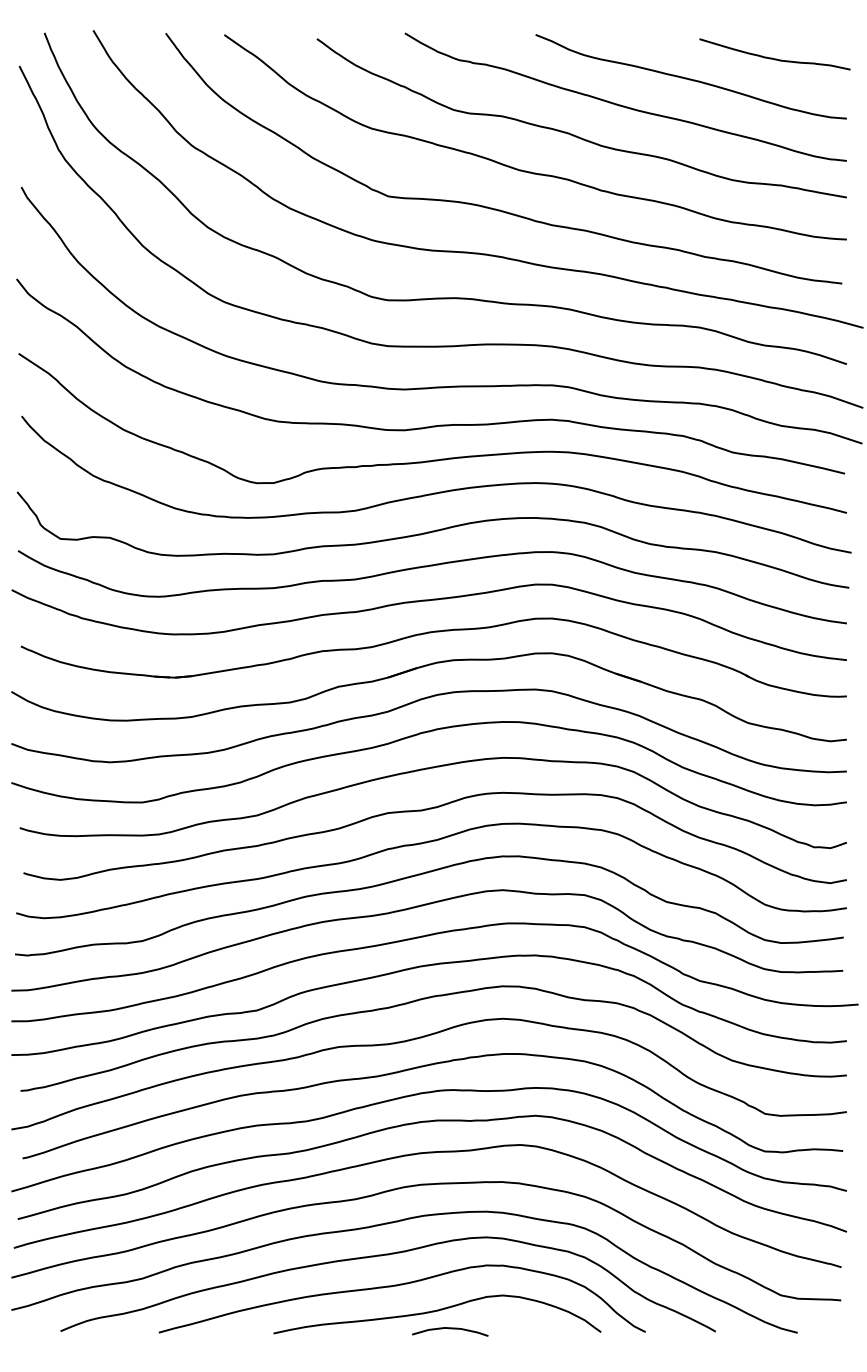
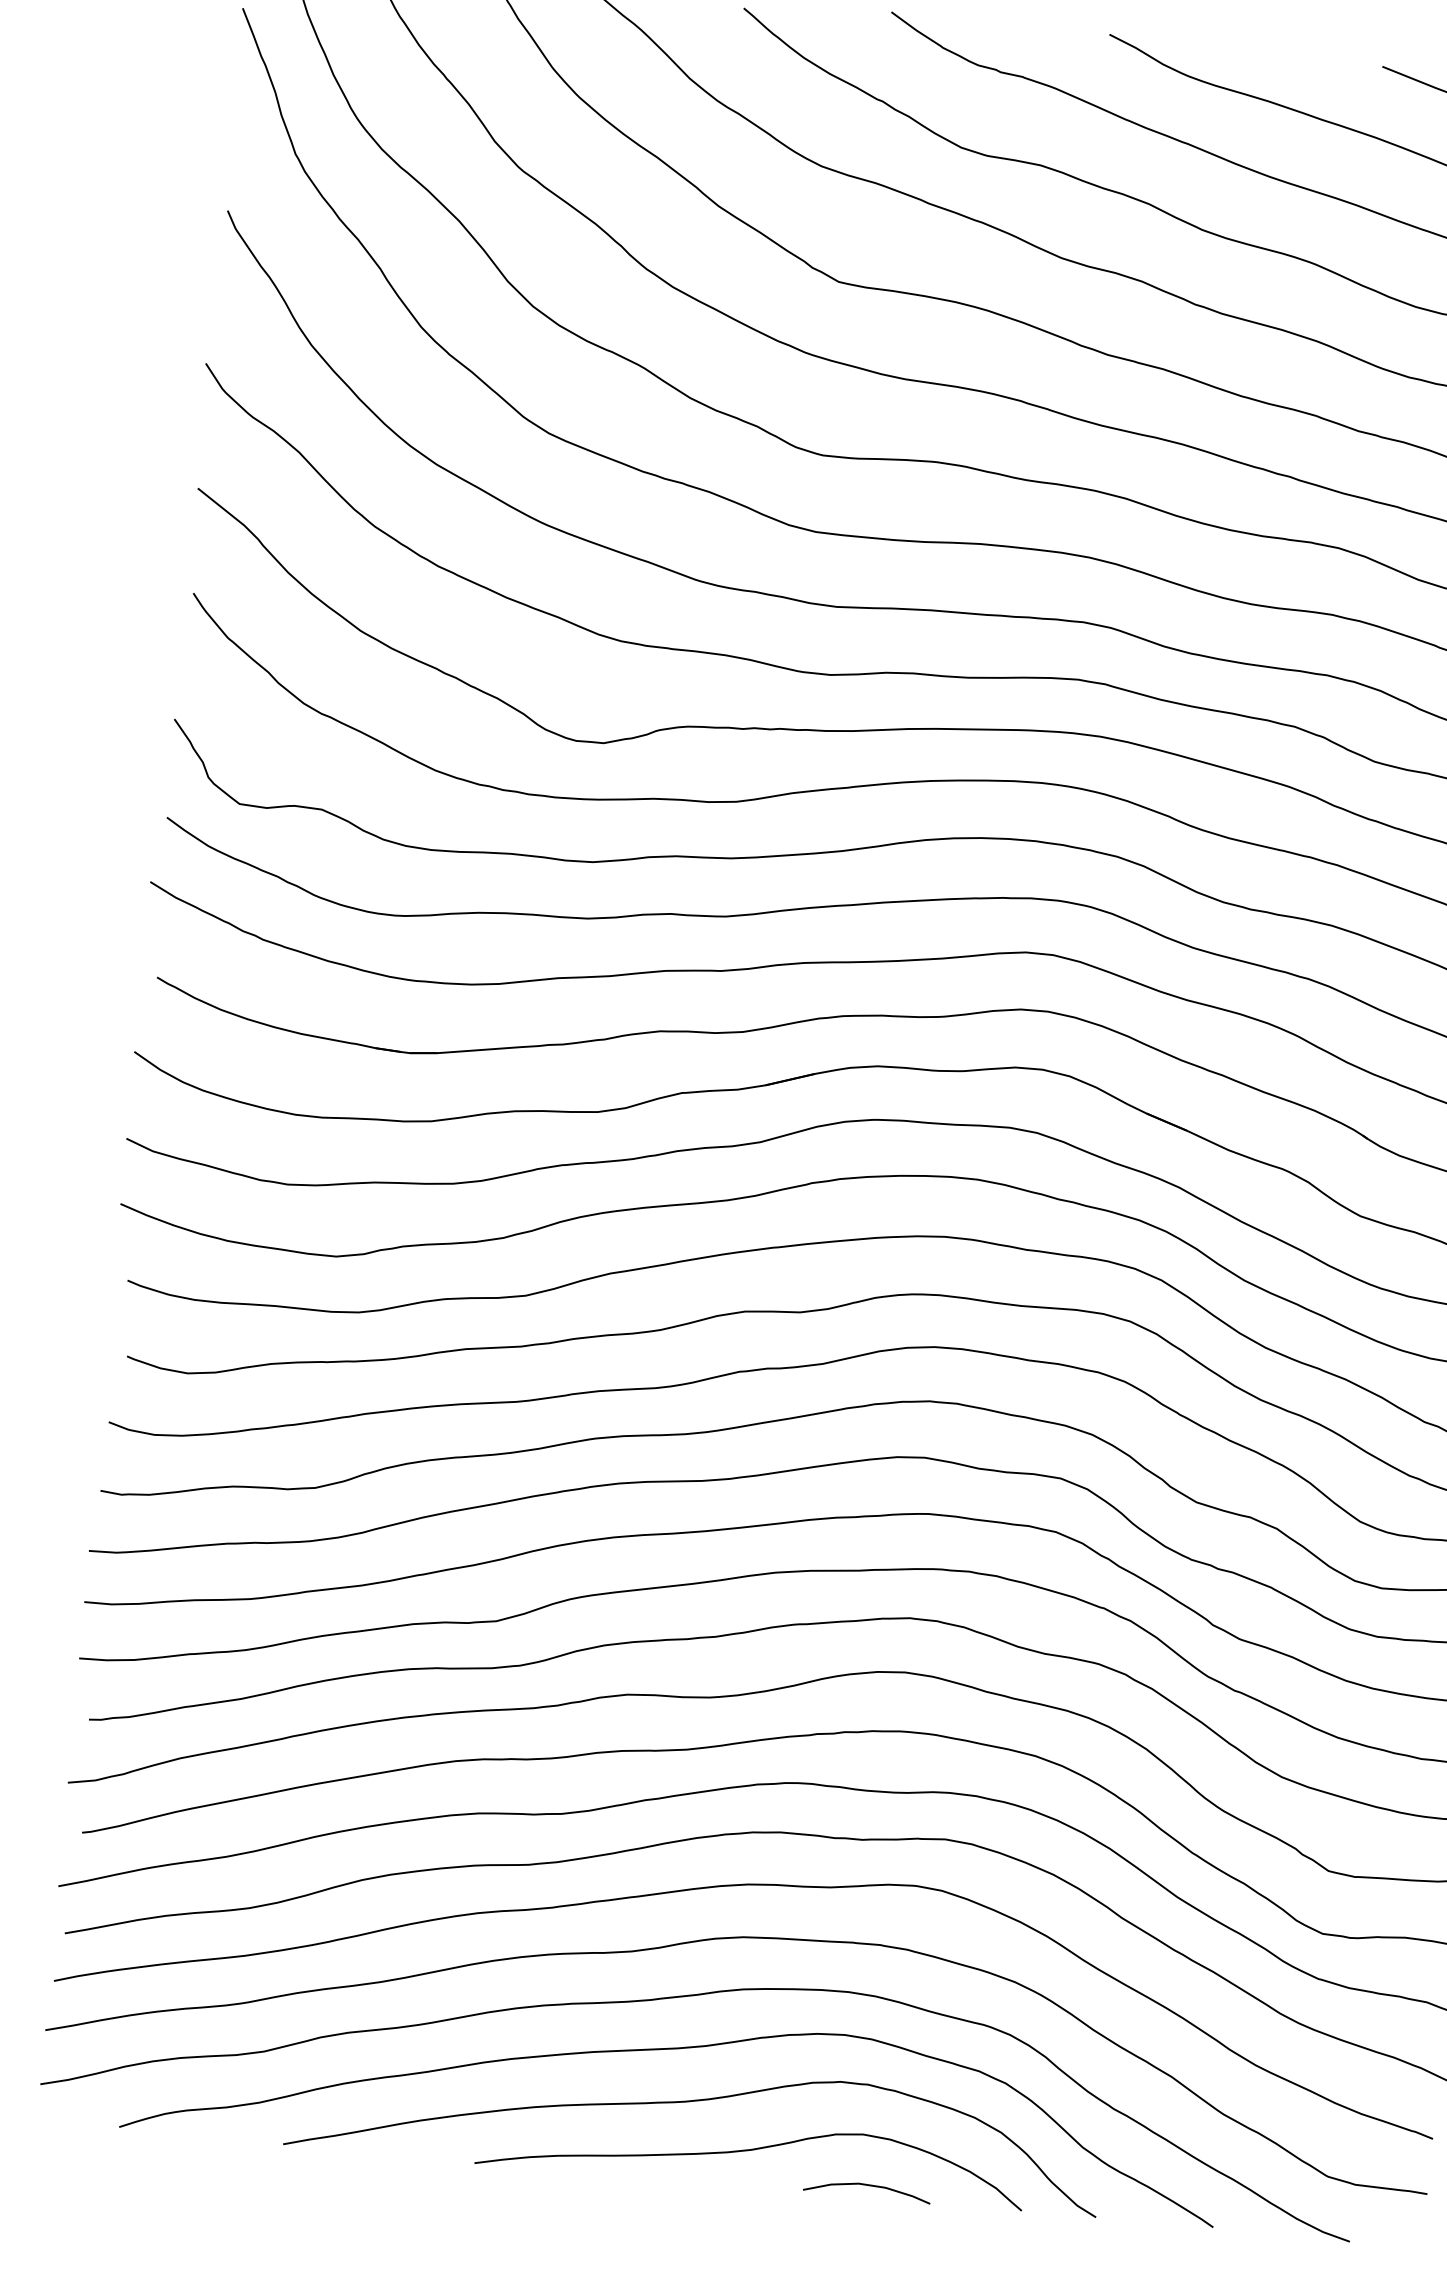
curve: (450, 1329) -> (867, 2187), moved

